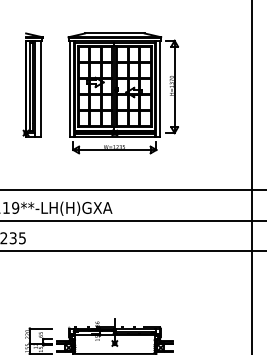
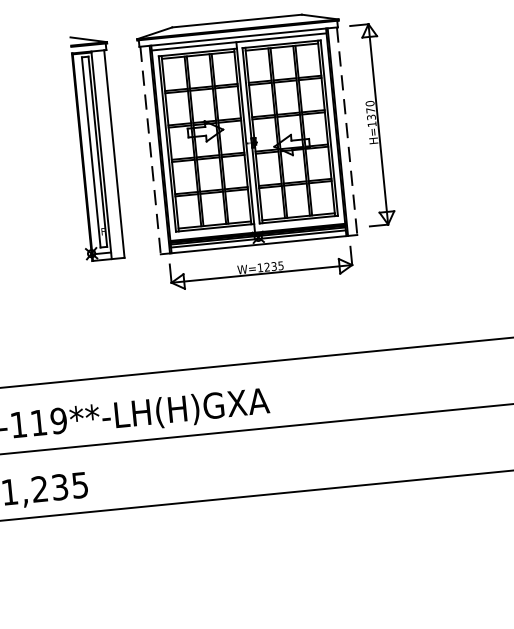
part: (32, 84) -> (95, 146), moved
line: (69, 88) -> (150, 150), solid -> dashed
line: (160, 88) -> (347, 130), solid -> dashed

